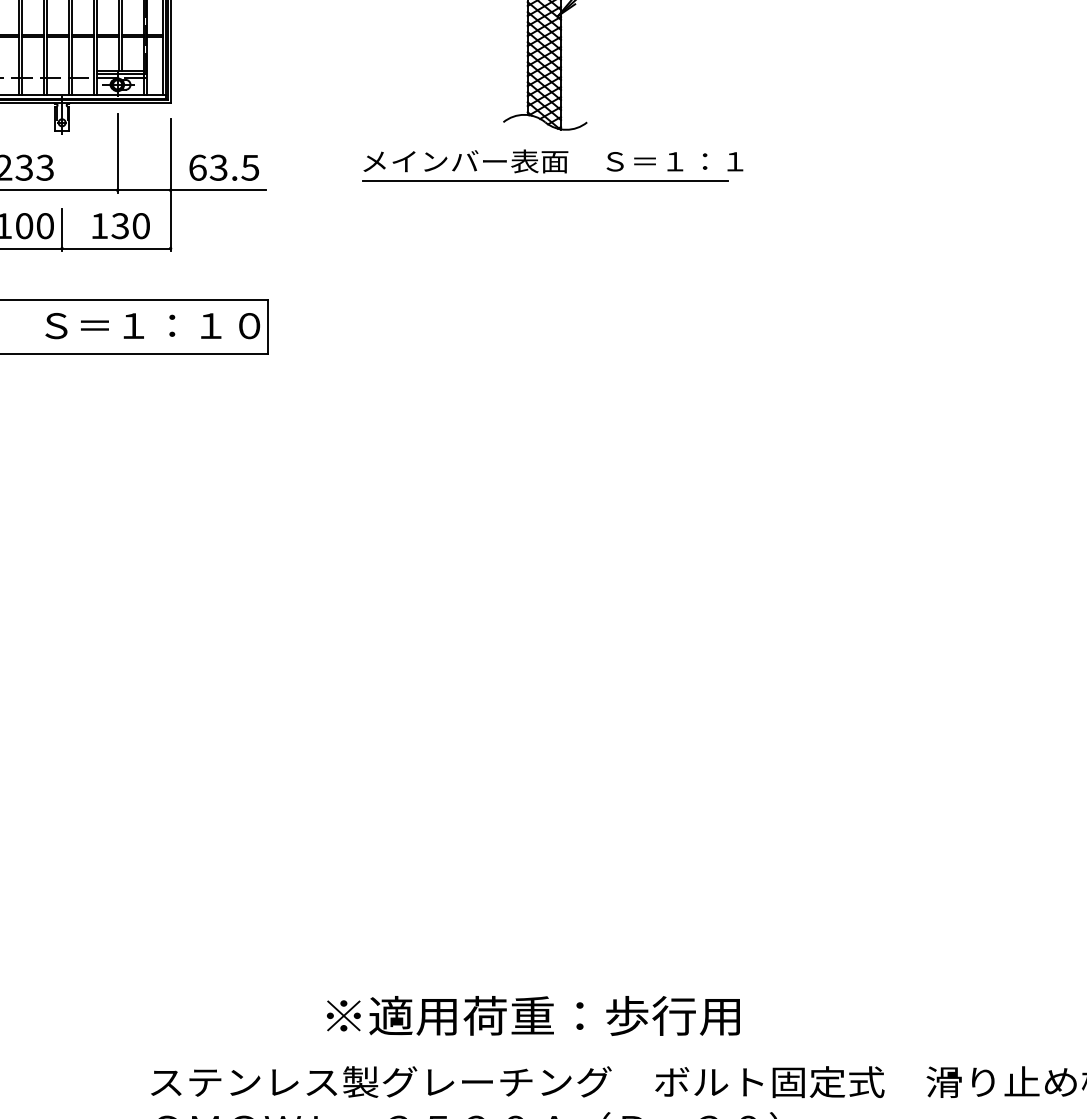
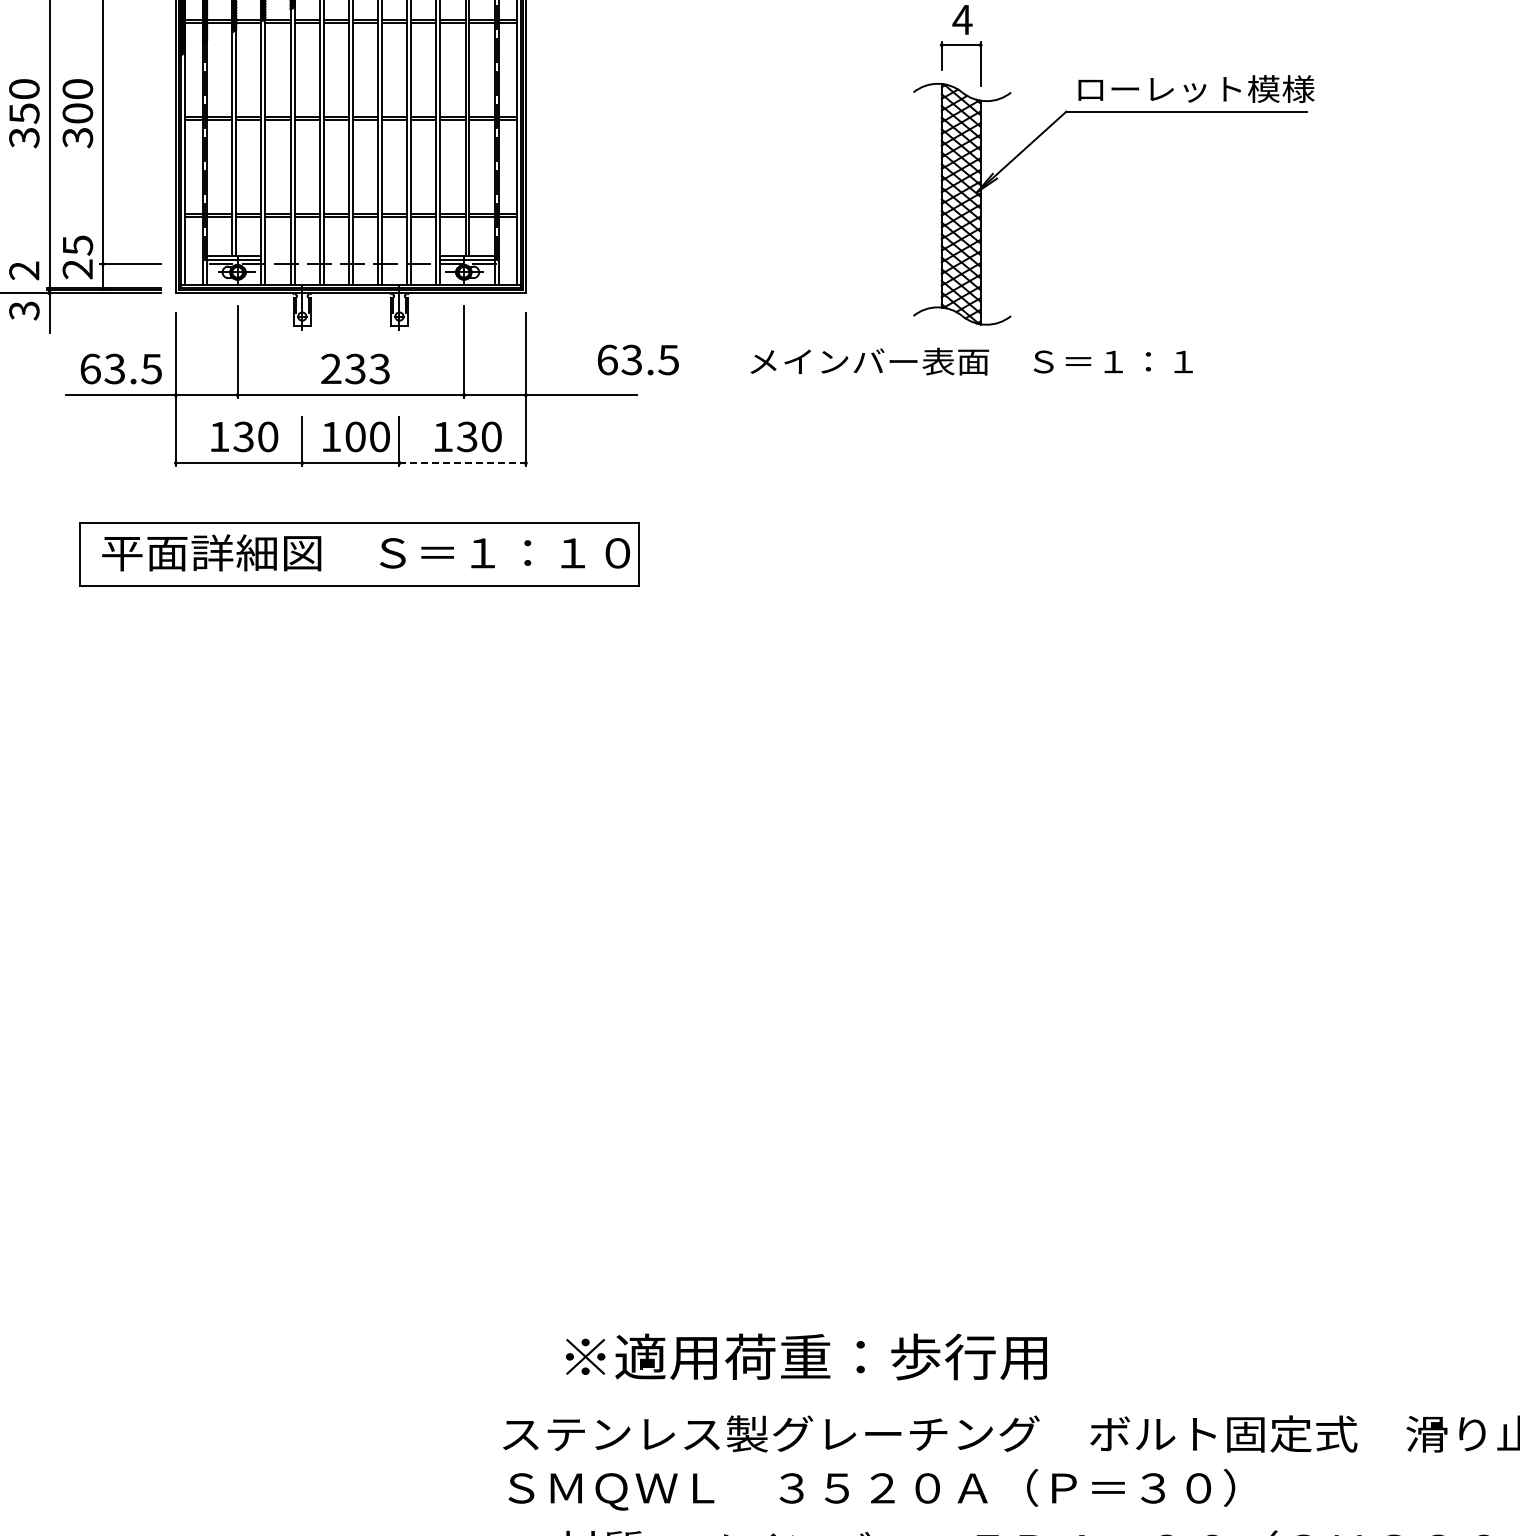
text: (224, 167) -> (638, 359), moved
line: (545, 180) -> (962, 383), removed
line: (117, 248) -> (463, 463), solid -> dashed
text: (532, 1015) -> (805, 1356), moved

